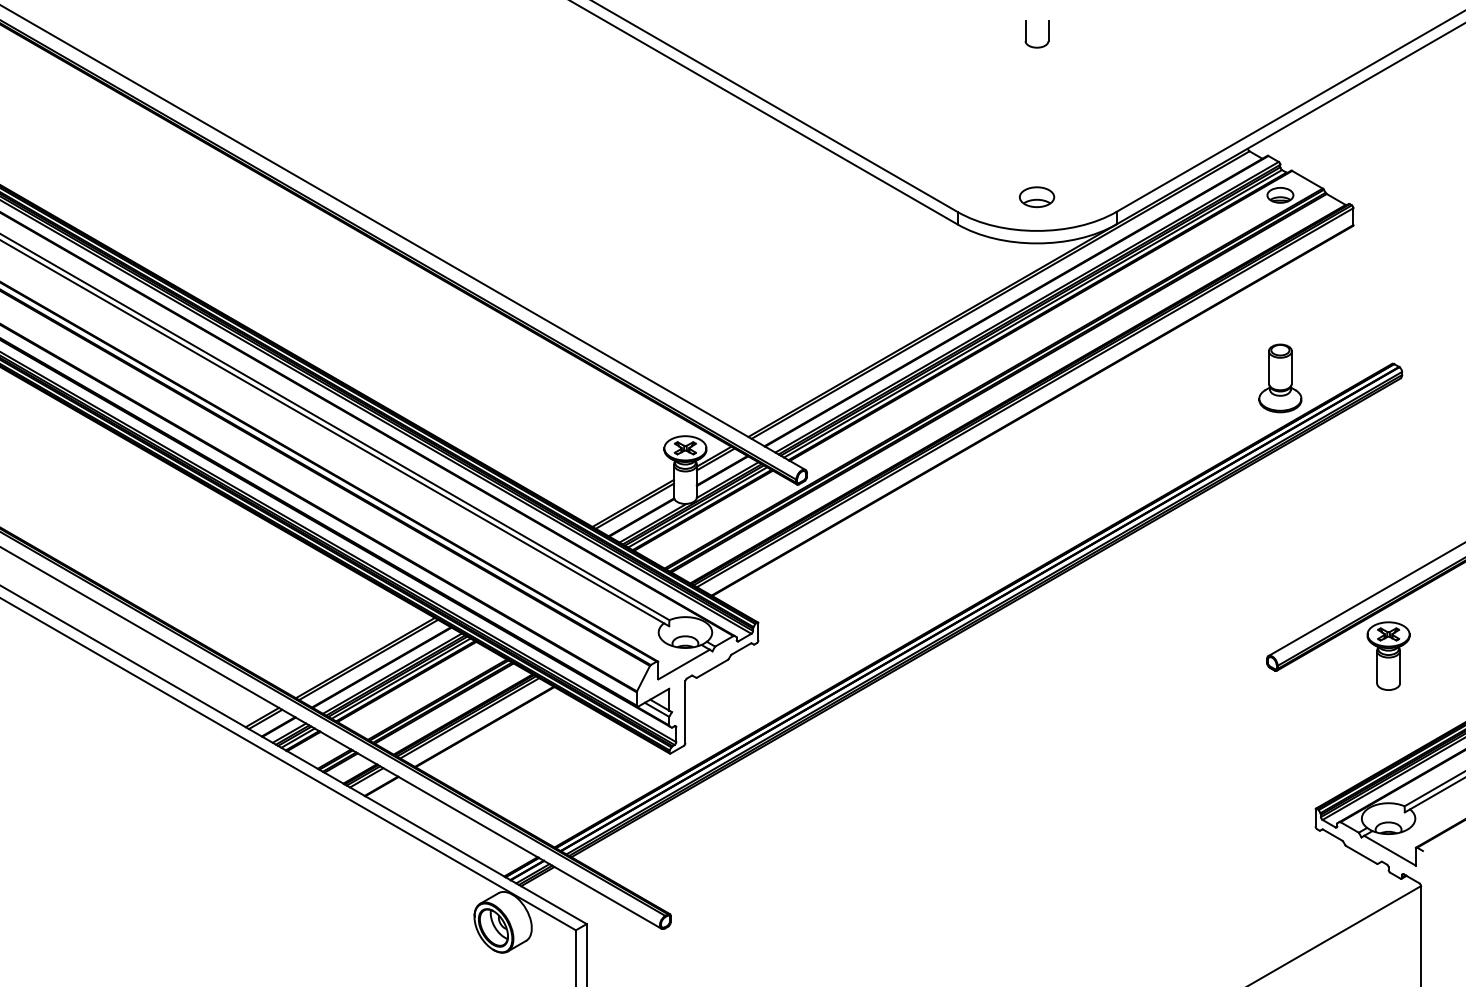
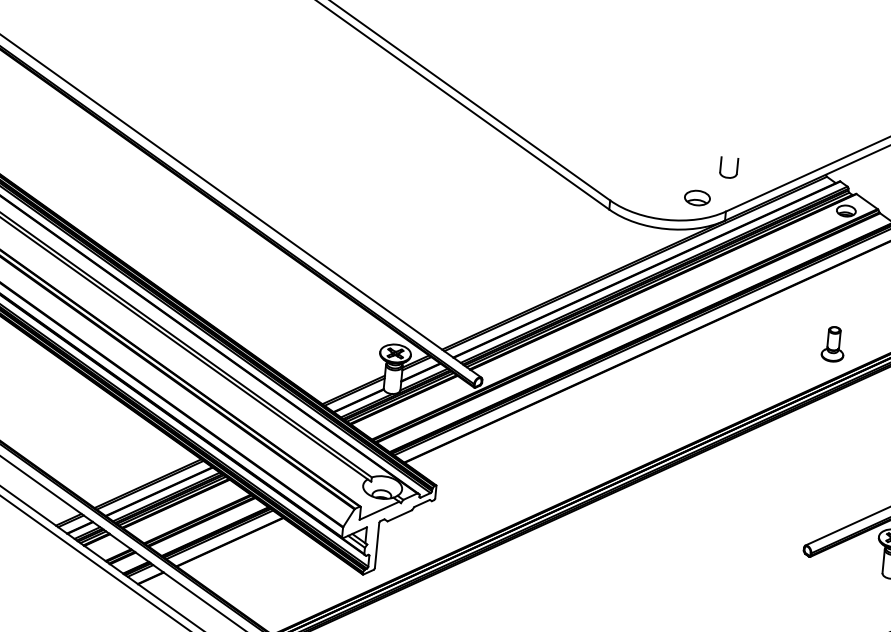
part: (1026, 34) -> (721, 167), moved
part: (1037, 197) -> (697, 198), moved
part: (1280, 378) -> (833, 344), size x0.7

